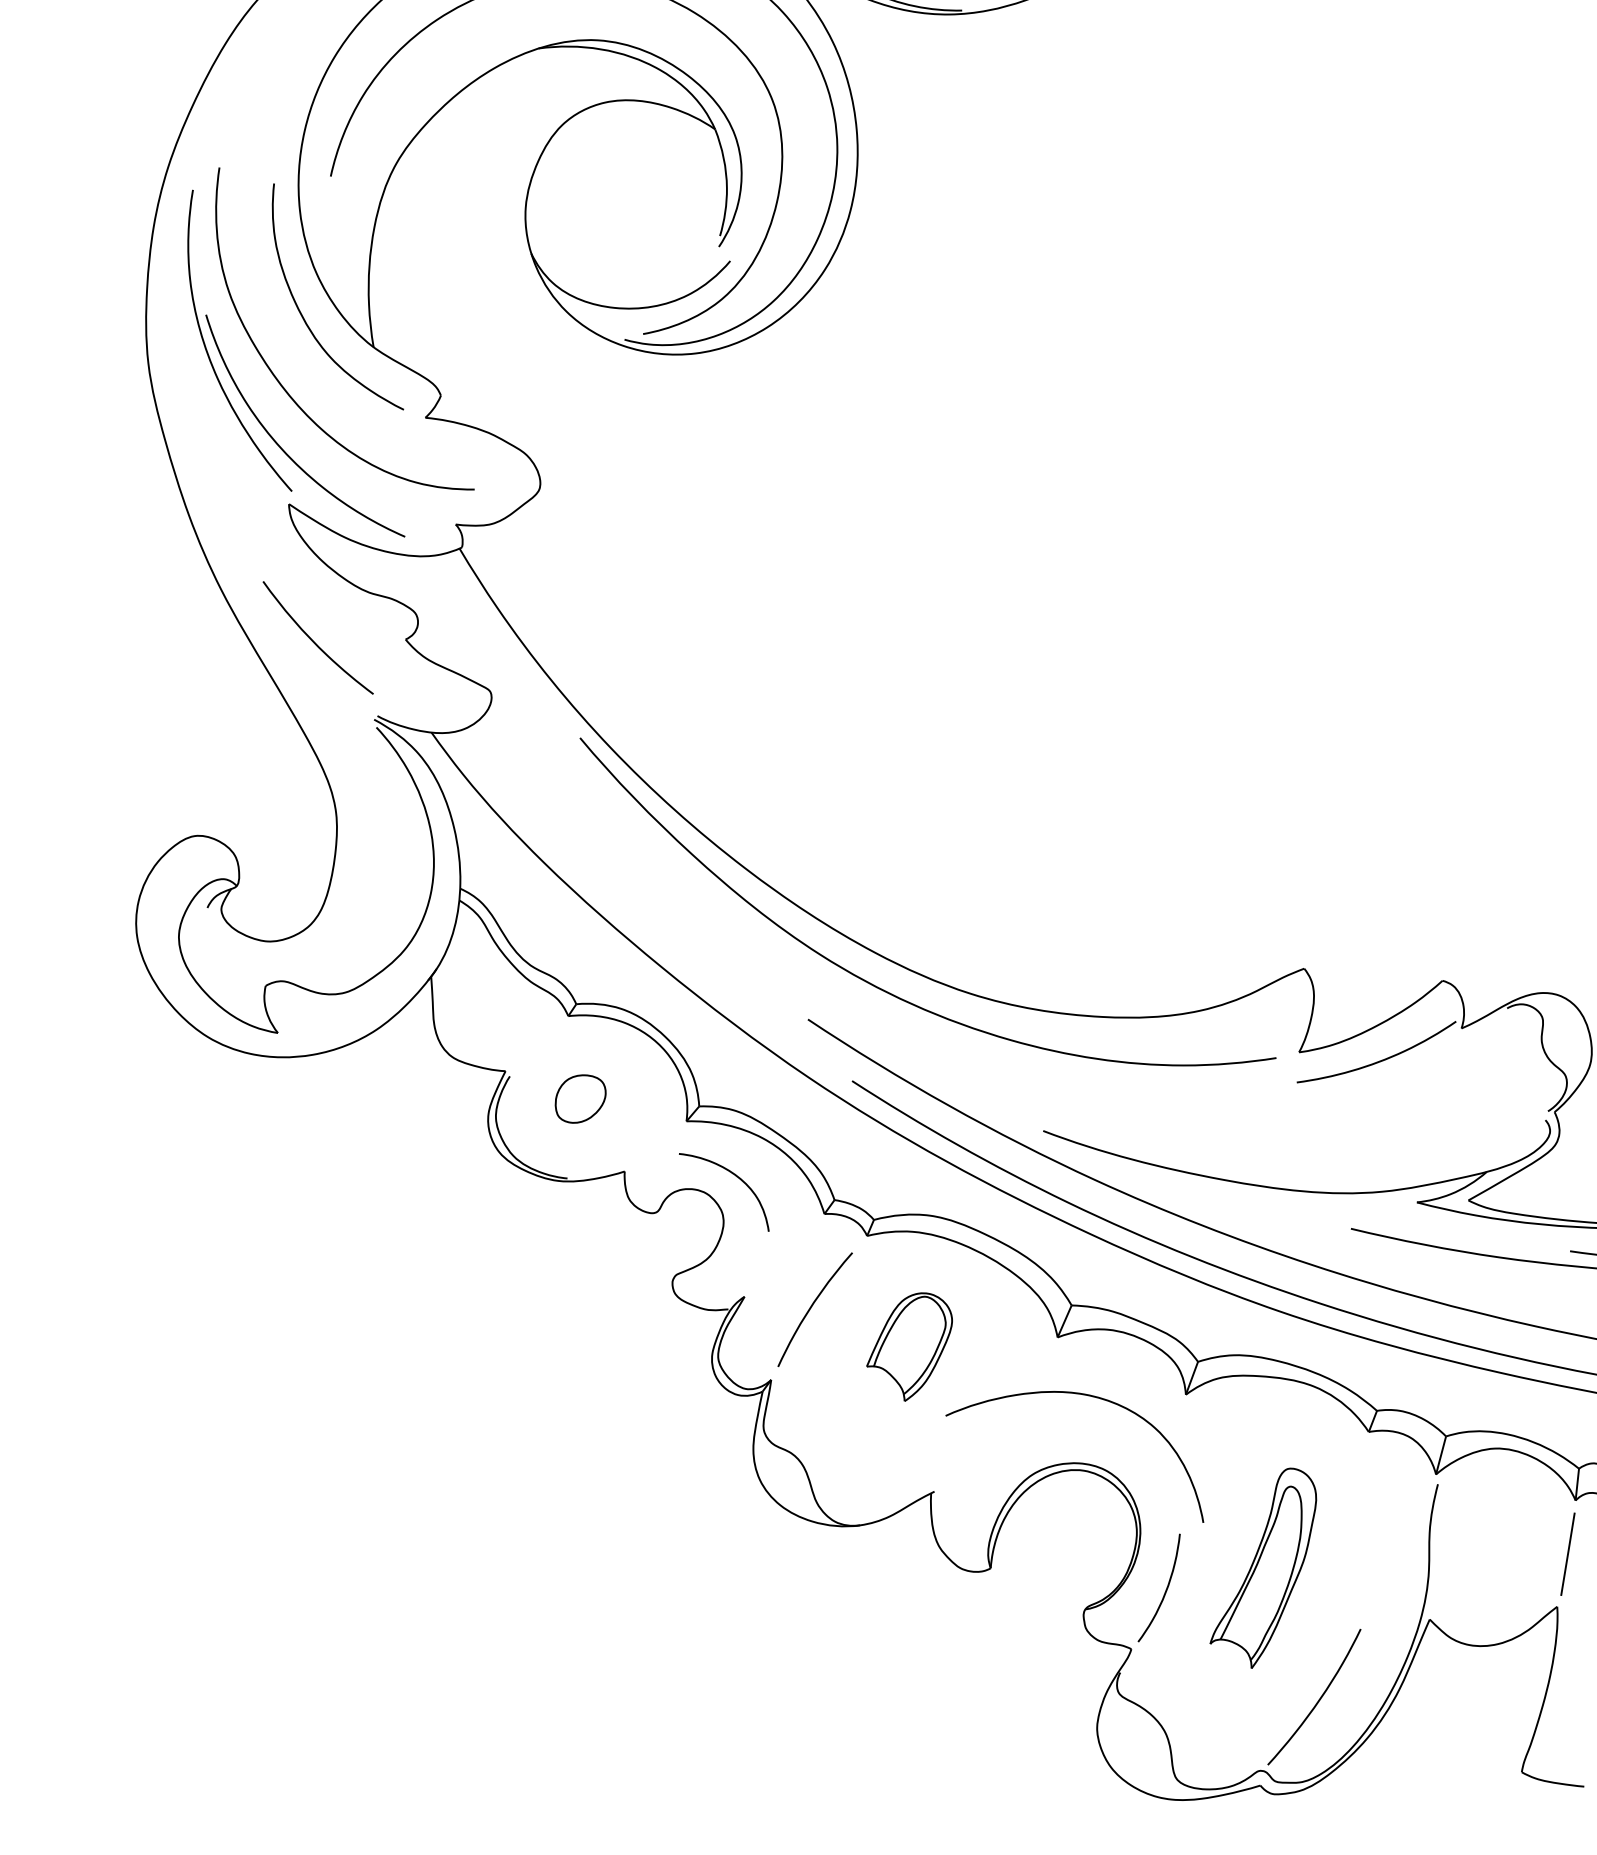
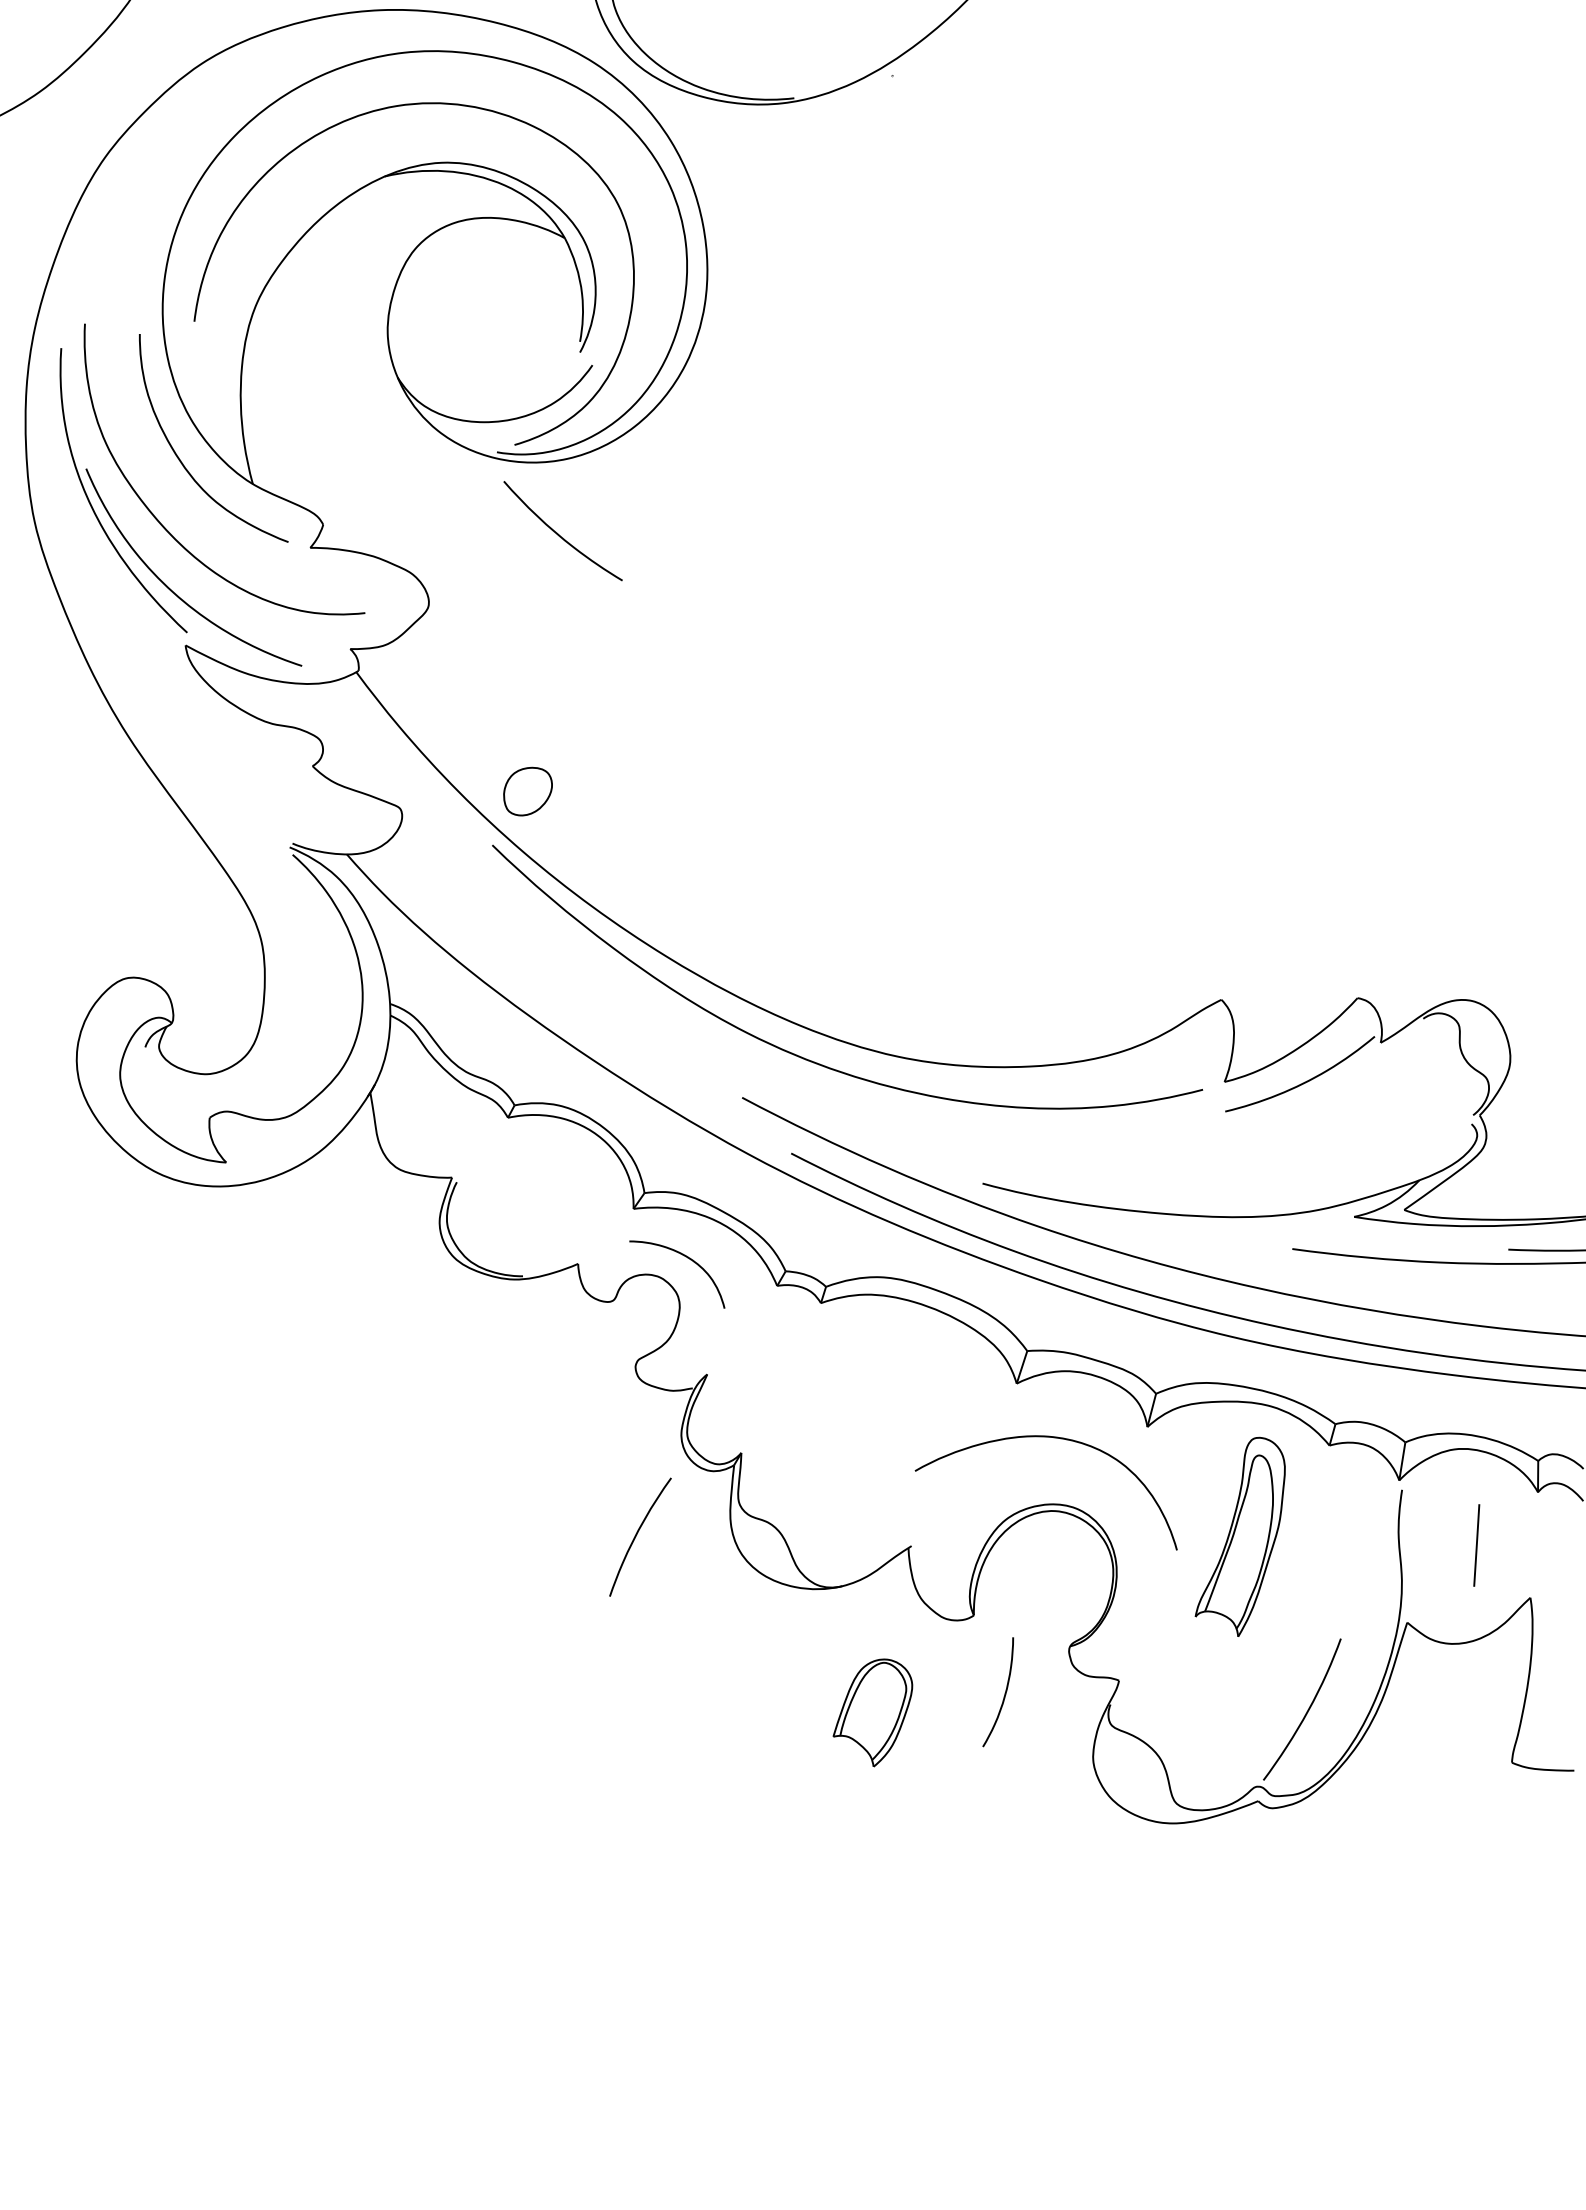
curve: (314, 641) -> (559, 534), moved
part: (580, 1099) -> (527, 791), moved
curve: (812, 1306) -> (637, 1534), moved
part: (908, 1346) -> (872, 1712), moved
line: (1567, 1554) -> (1476, 1545), moved
part: (1263, 1566) -> (1239, 1536), moved
curve: (1165, 1589) -> (1004, 1693), moved

